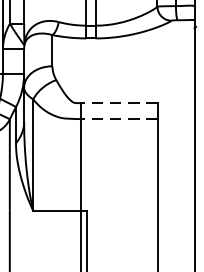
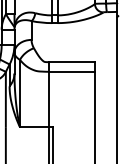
line: (118, 103) -> (71, 62), dashed -> solid
line: (118, 118) -> (71, 71), dashed -> solid

